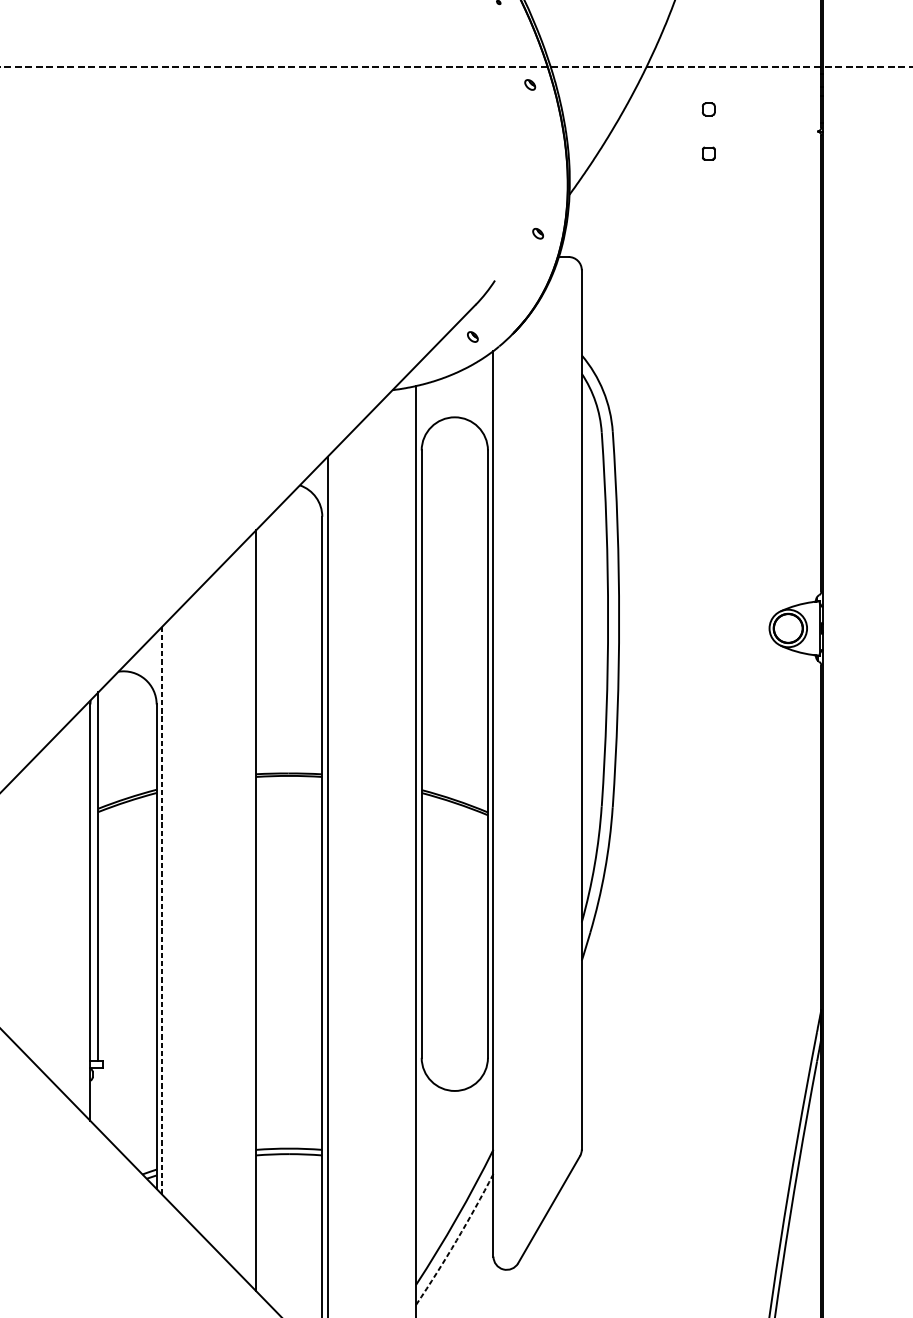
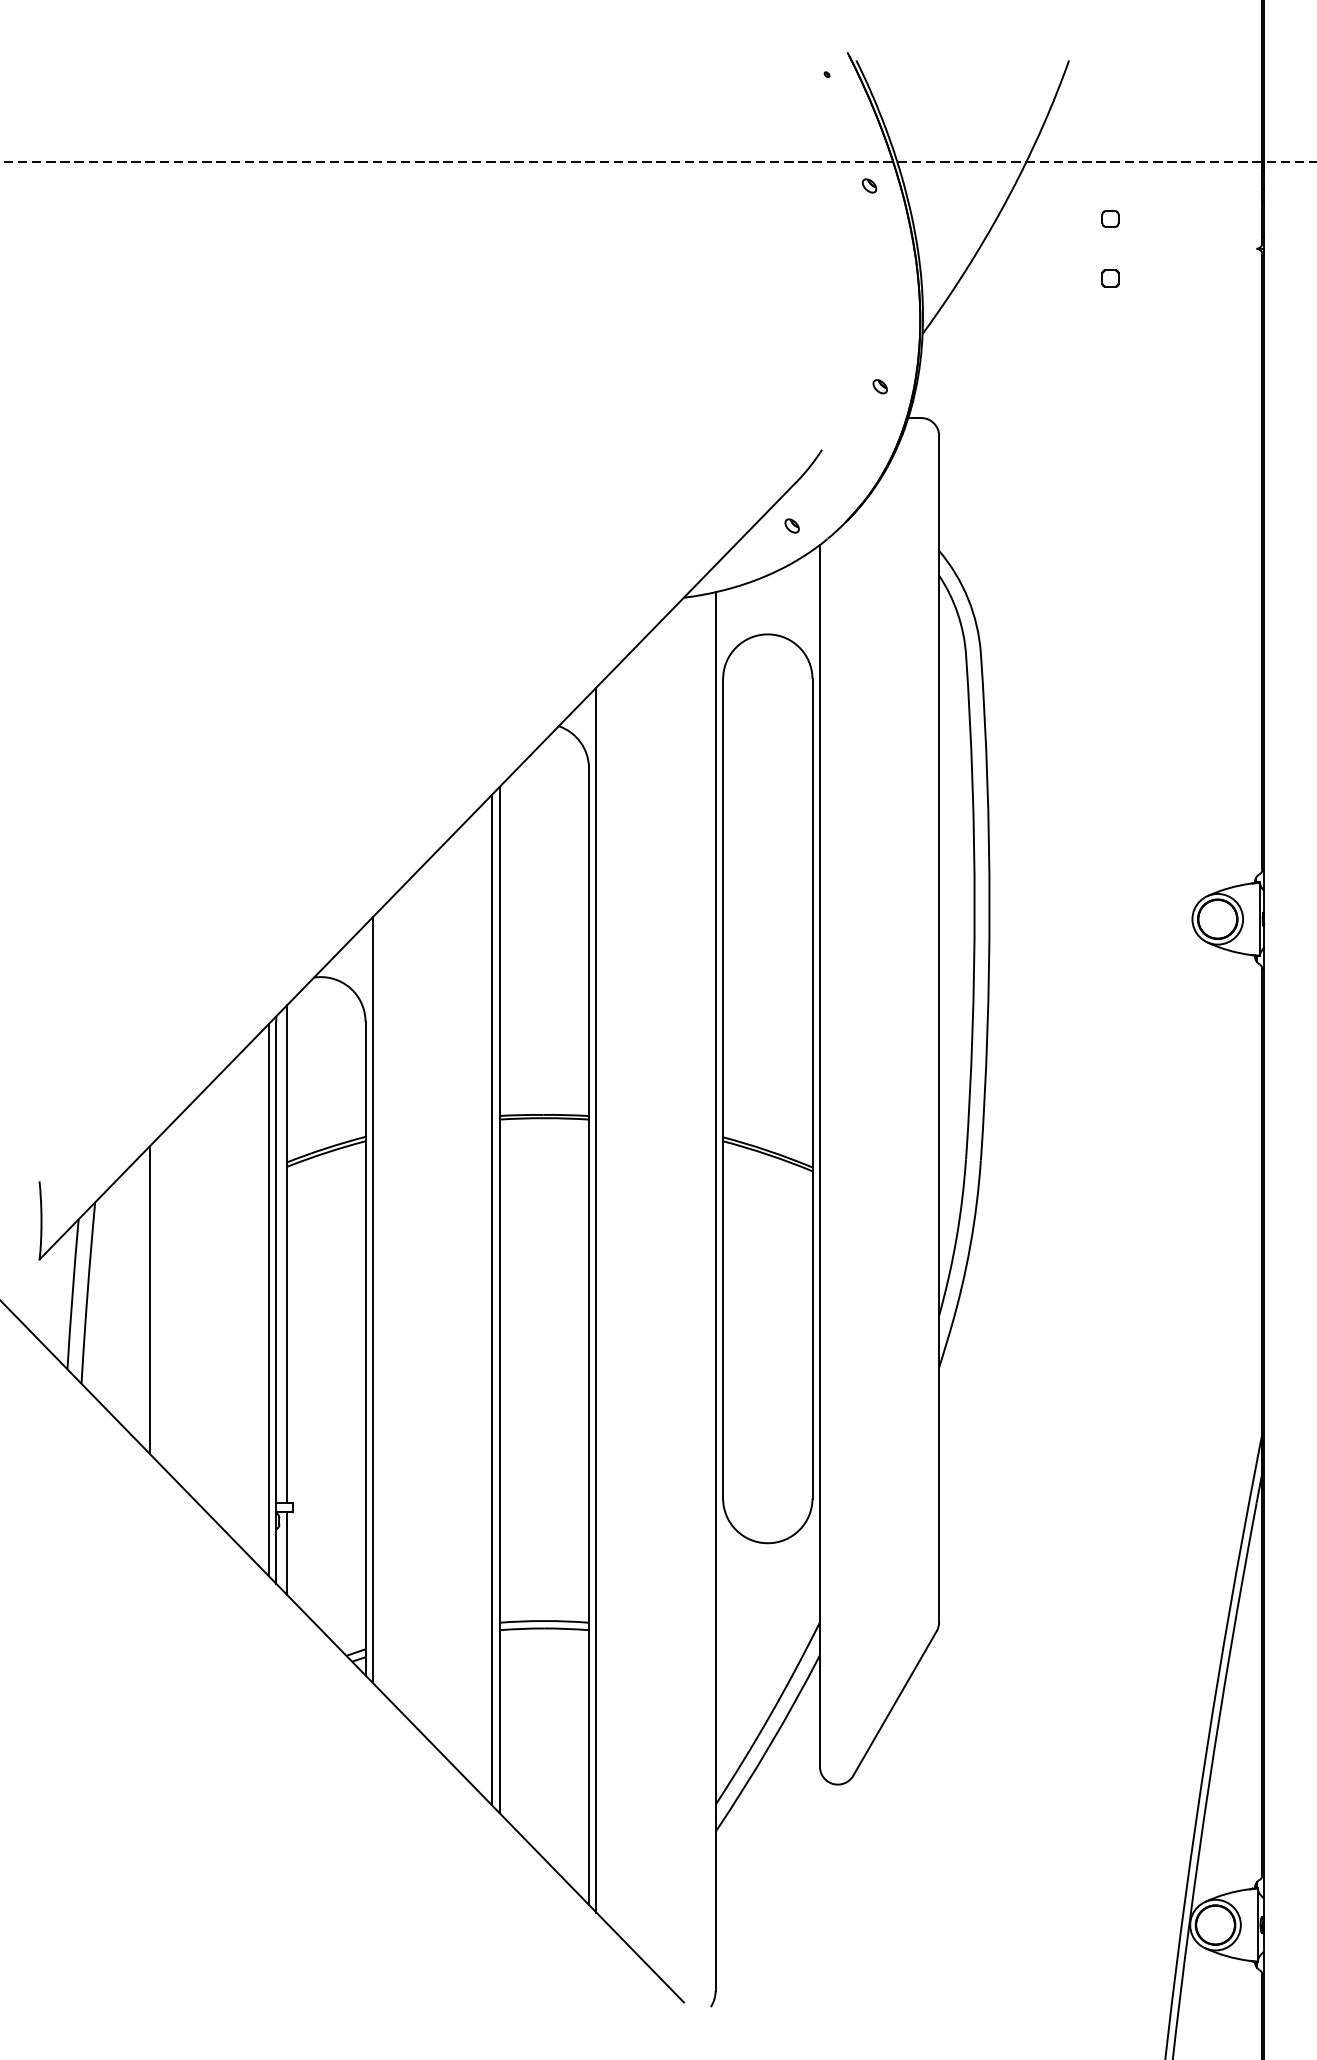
line: (84, 910) -> (268, 1299), added
line: (250, 910) -> (492, 1299), added
line: (162, 911) -> (373, 1300), dashed -> solid
line: (98, 1098) -> (287, 1553), added
arc: (456, 1240) -> (770, 1745), dashed -> solid

